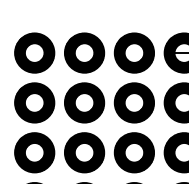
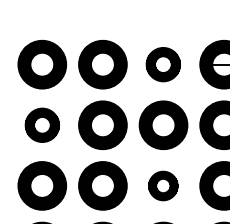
part: (133, 52) -> (162, 63), size x0.7
part: (34, 102) -> (42, 124), size x0.7
part: (133, 152) -> (162, 185), size x0.6

